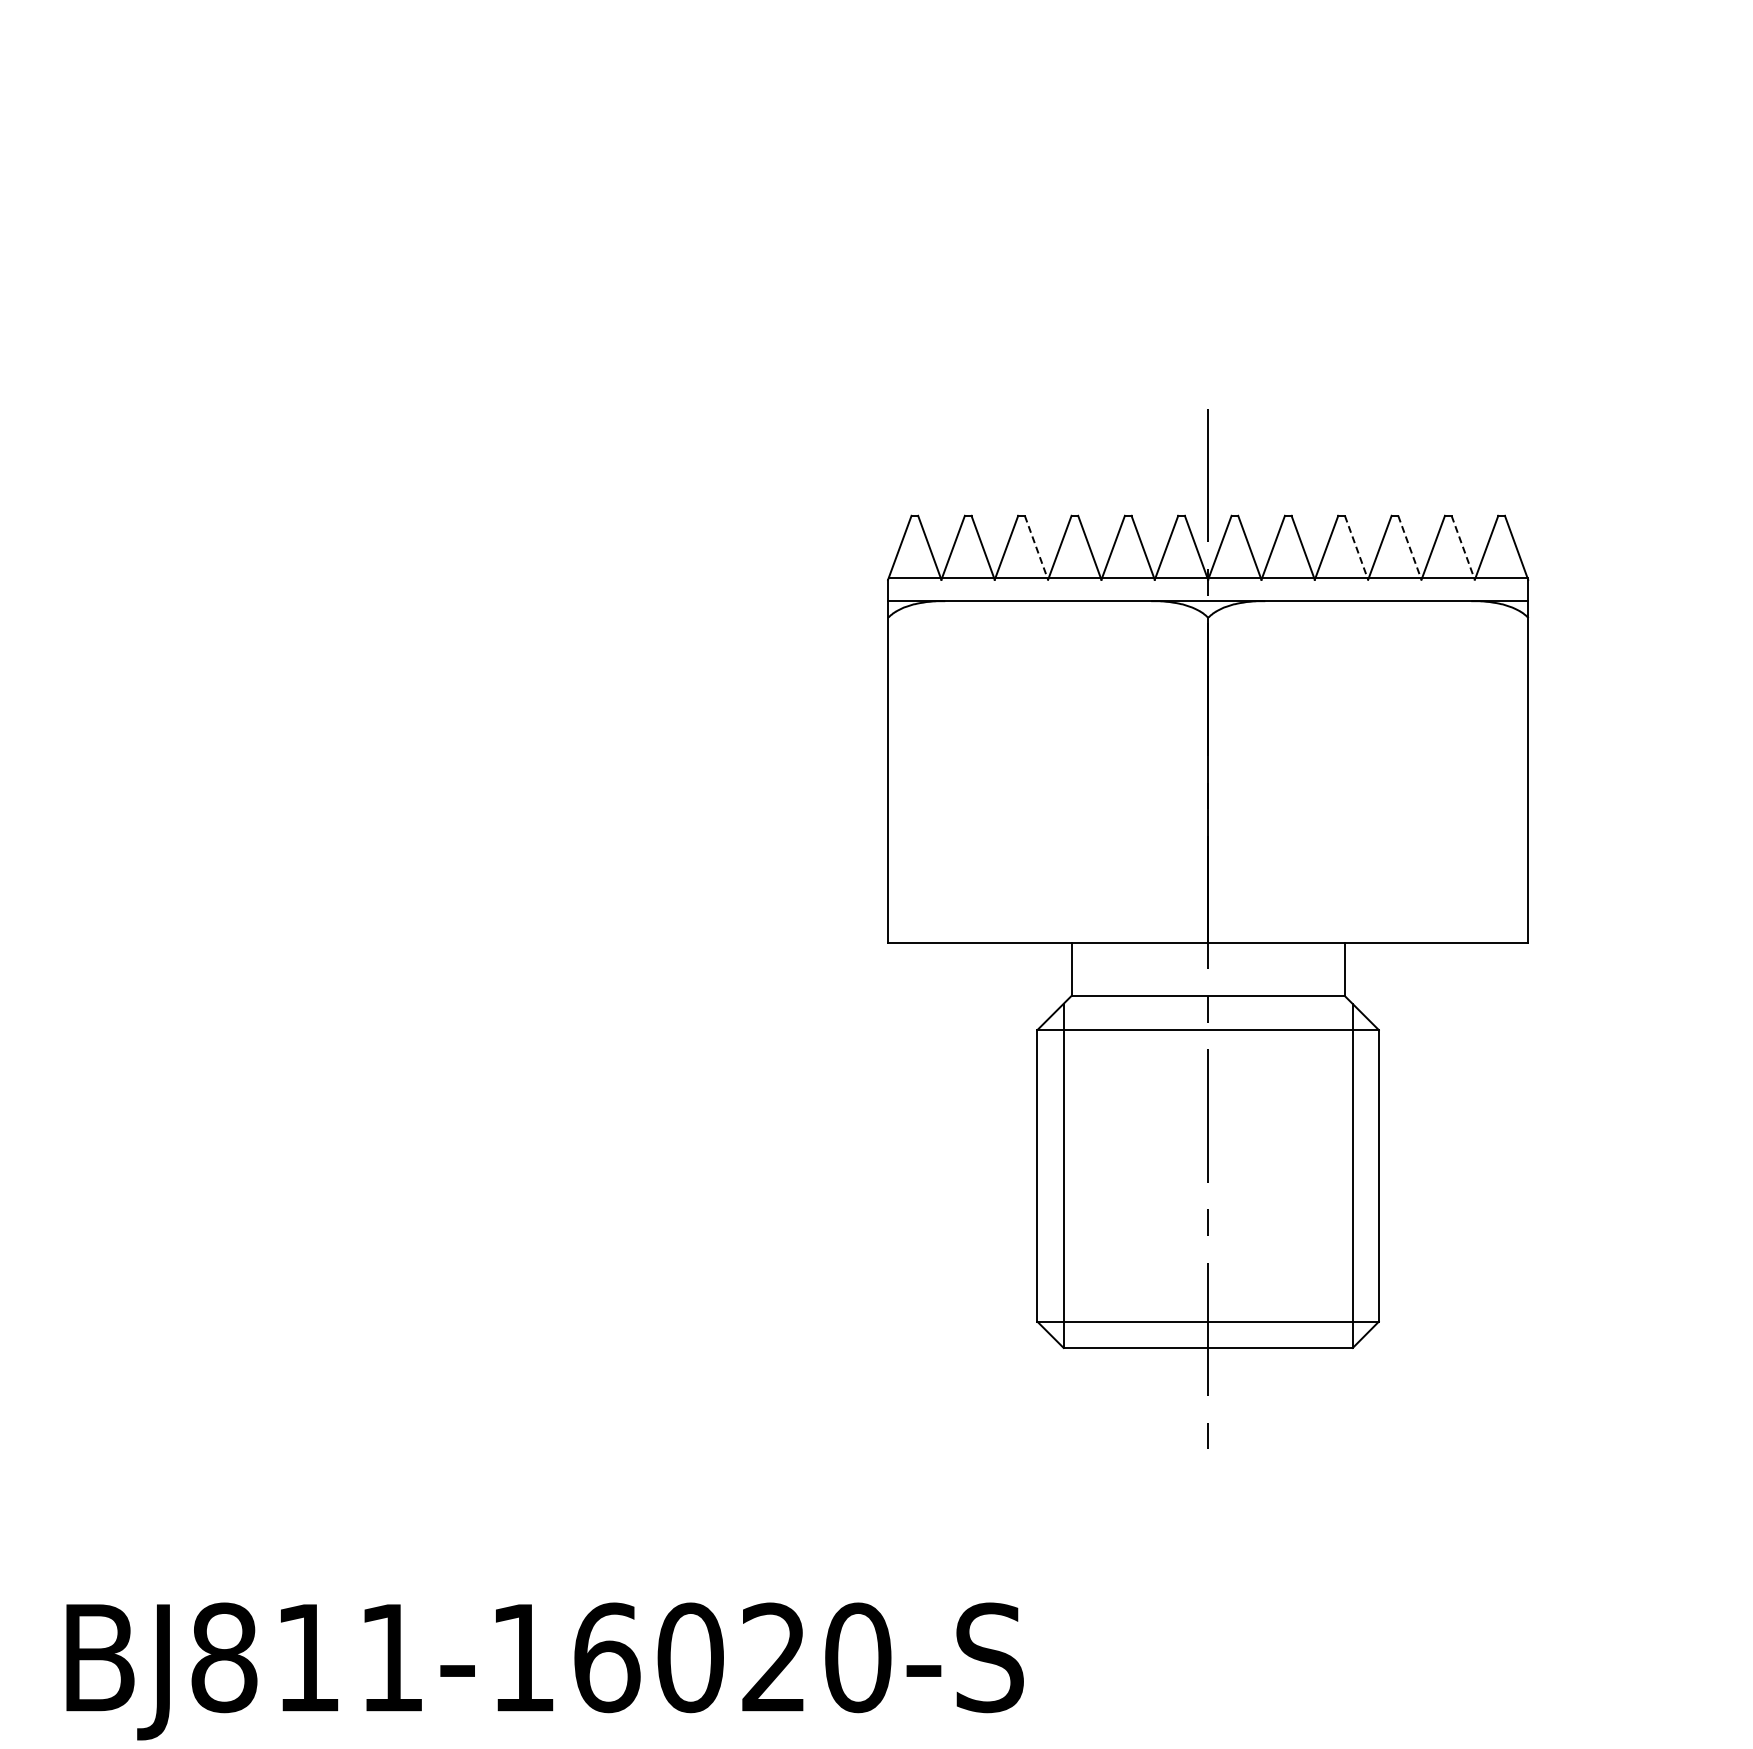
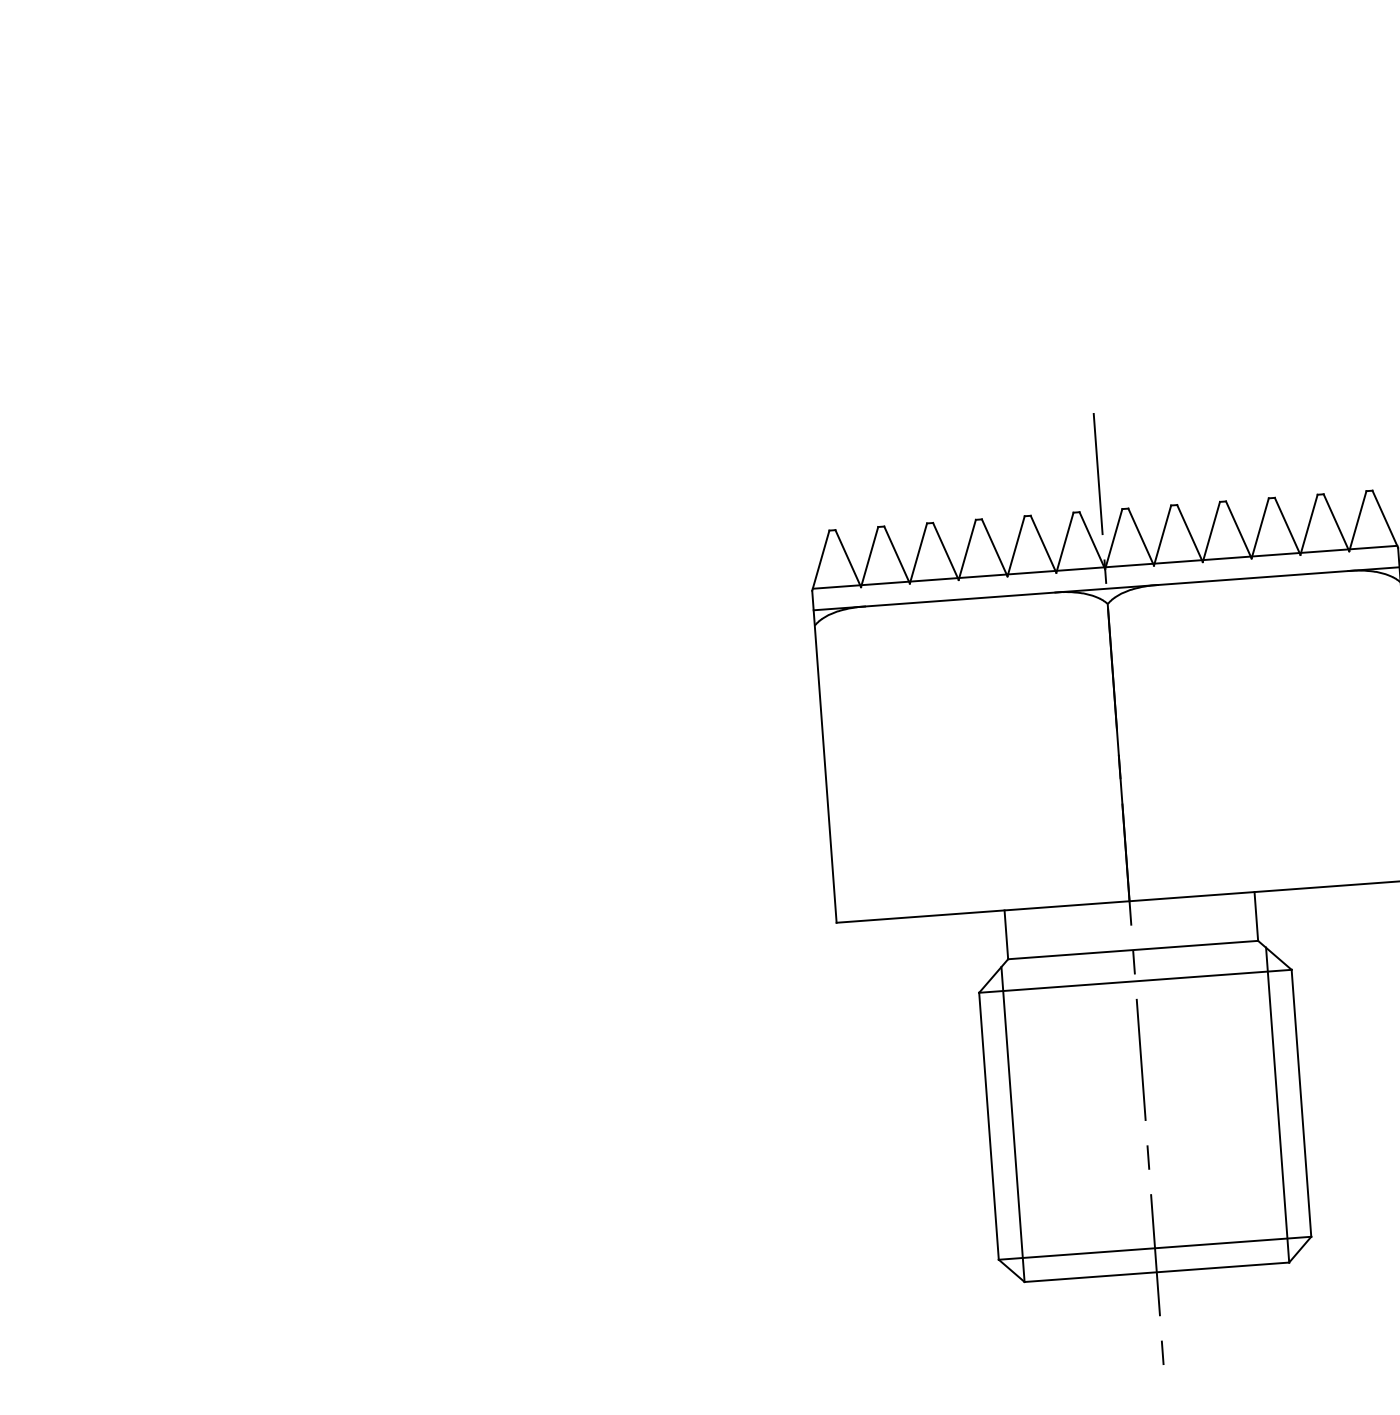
line: (1036, 548) -> (945, 552), dashed -> solid
line: (1356, 548) -> (1238, 530), dashed -> solid
line: (1410, 548) -> (1288, 526), dashed -> solid
line: (1463, 548) -> (1336, 523), dashed -> solid

